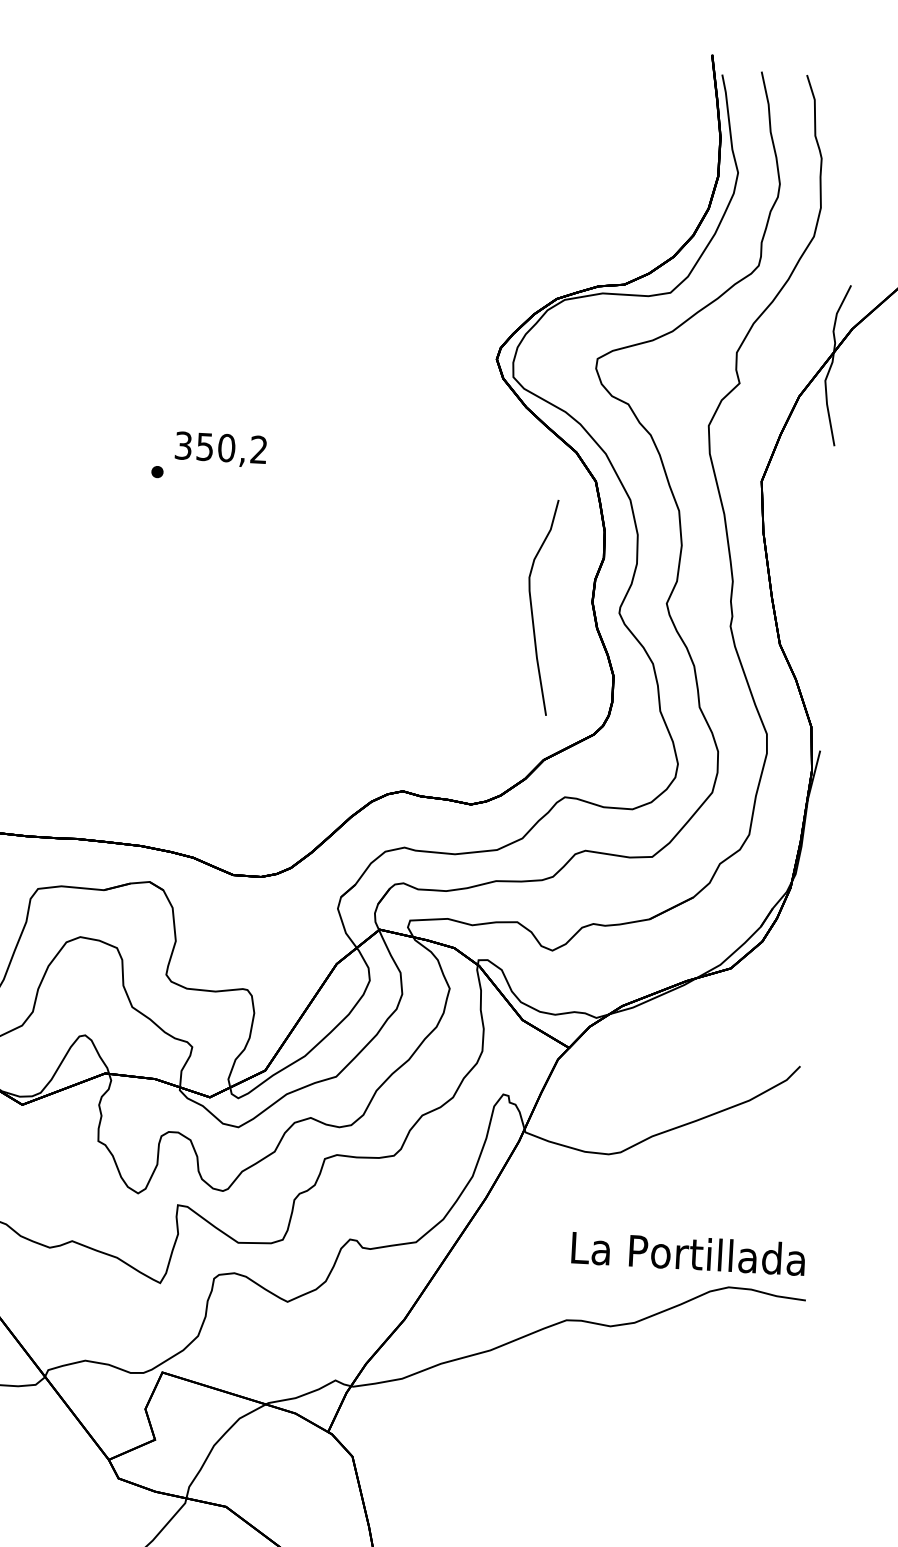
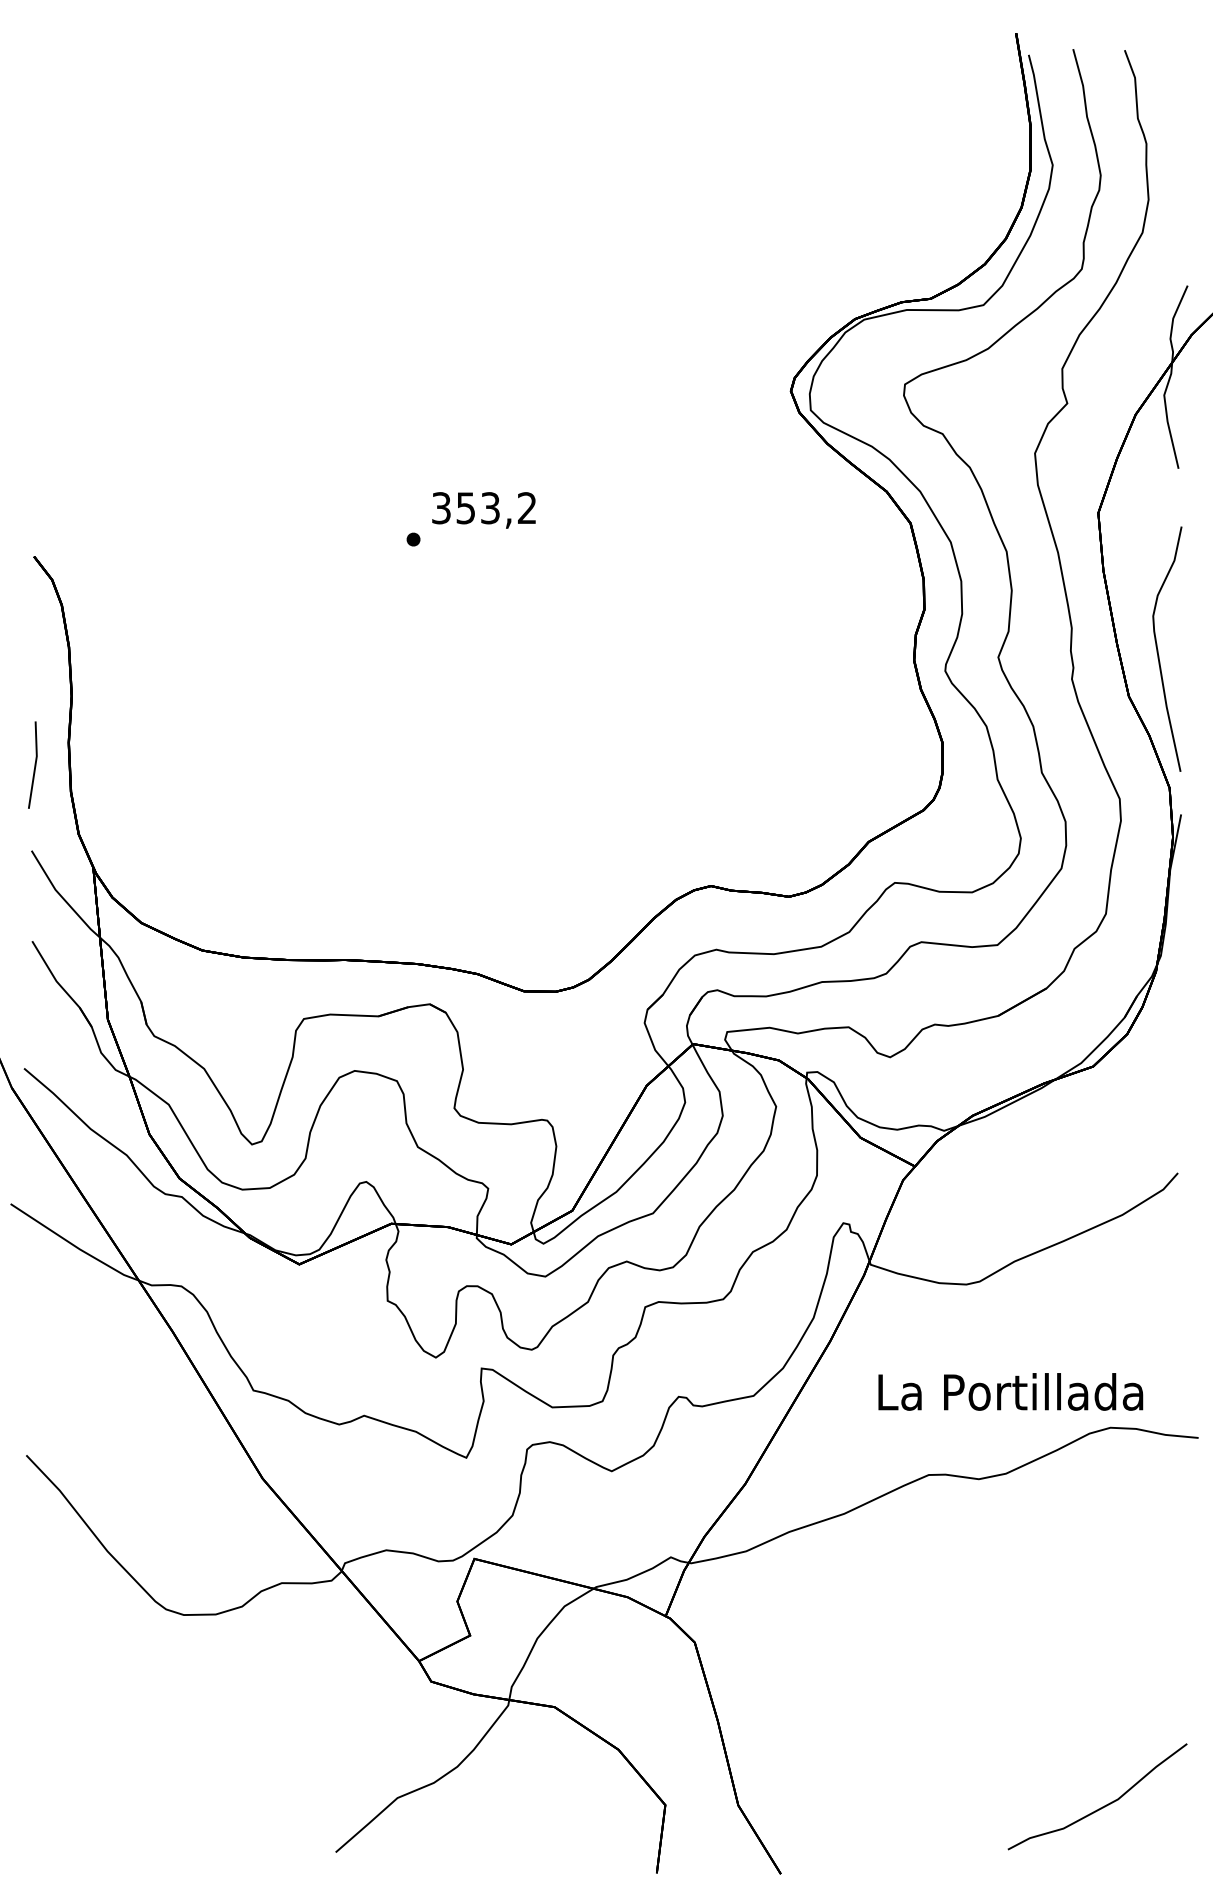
text: (226, 448) -> (490, 508), 350,2 -> 353,2
curve: (532, 607) -> (1158, 649), moved
text: (688, 1253) -> (1010, 1391), moved

